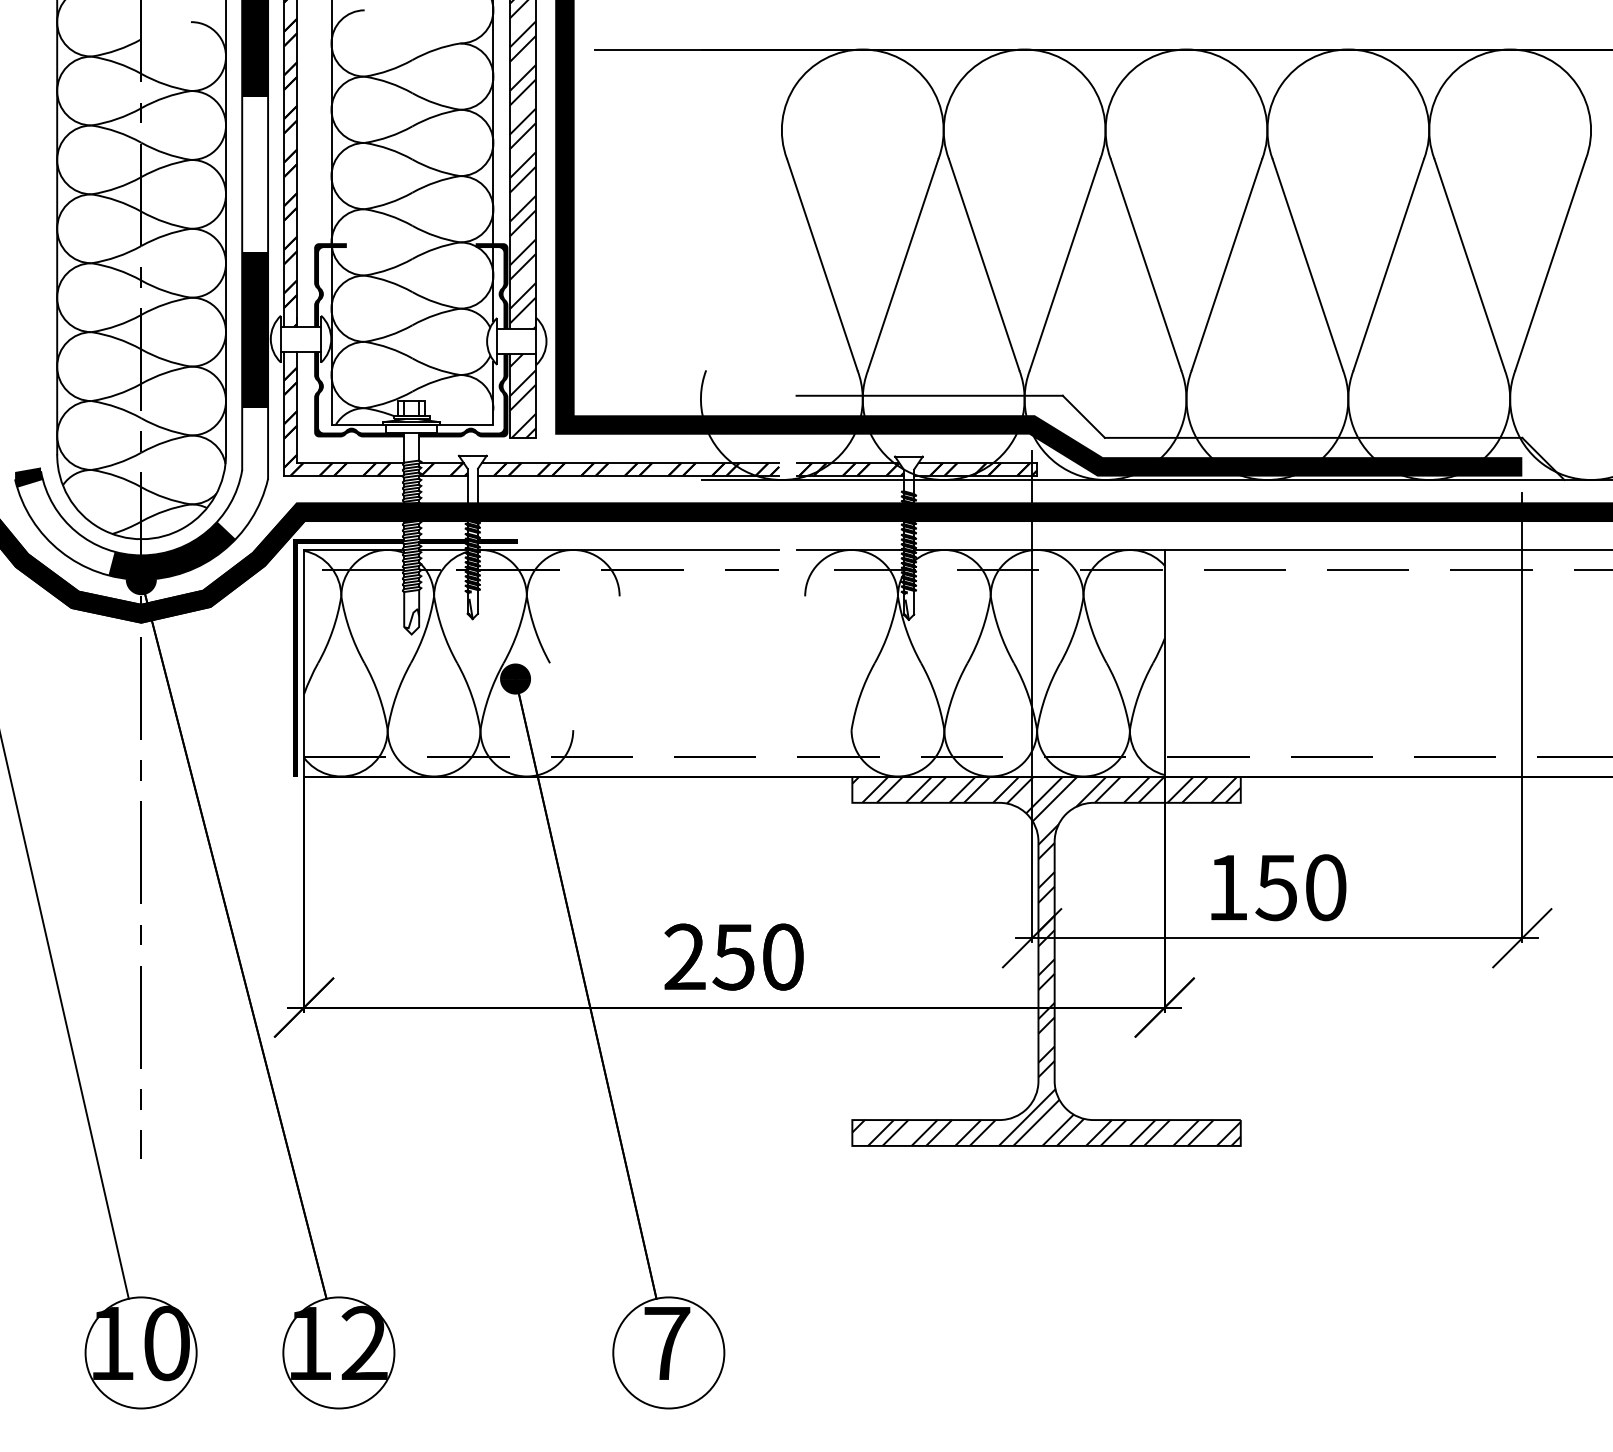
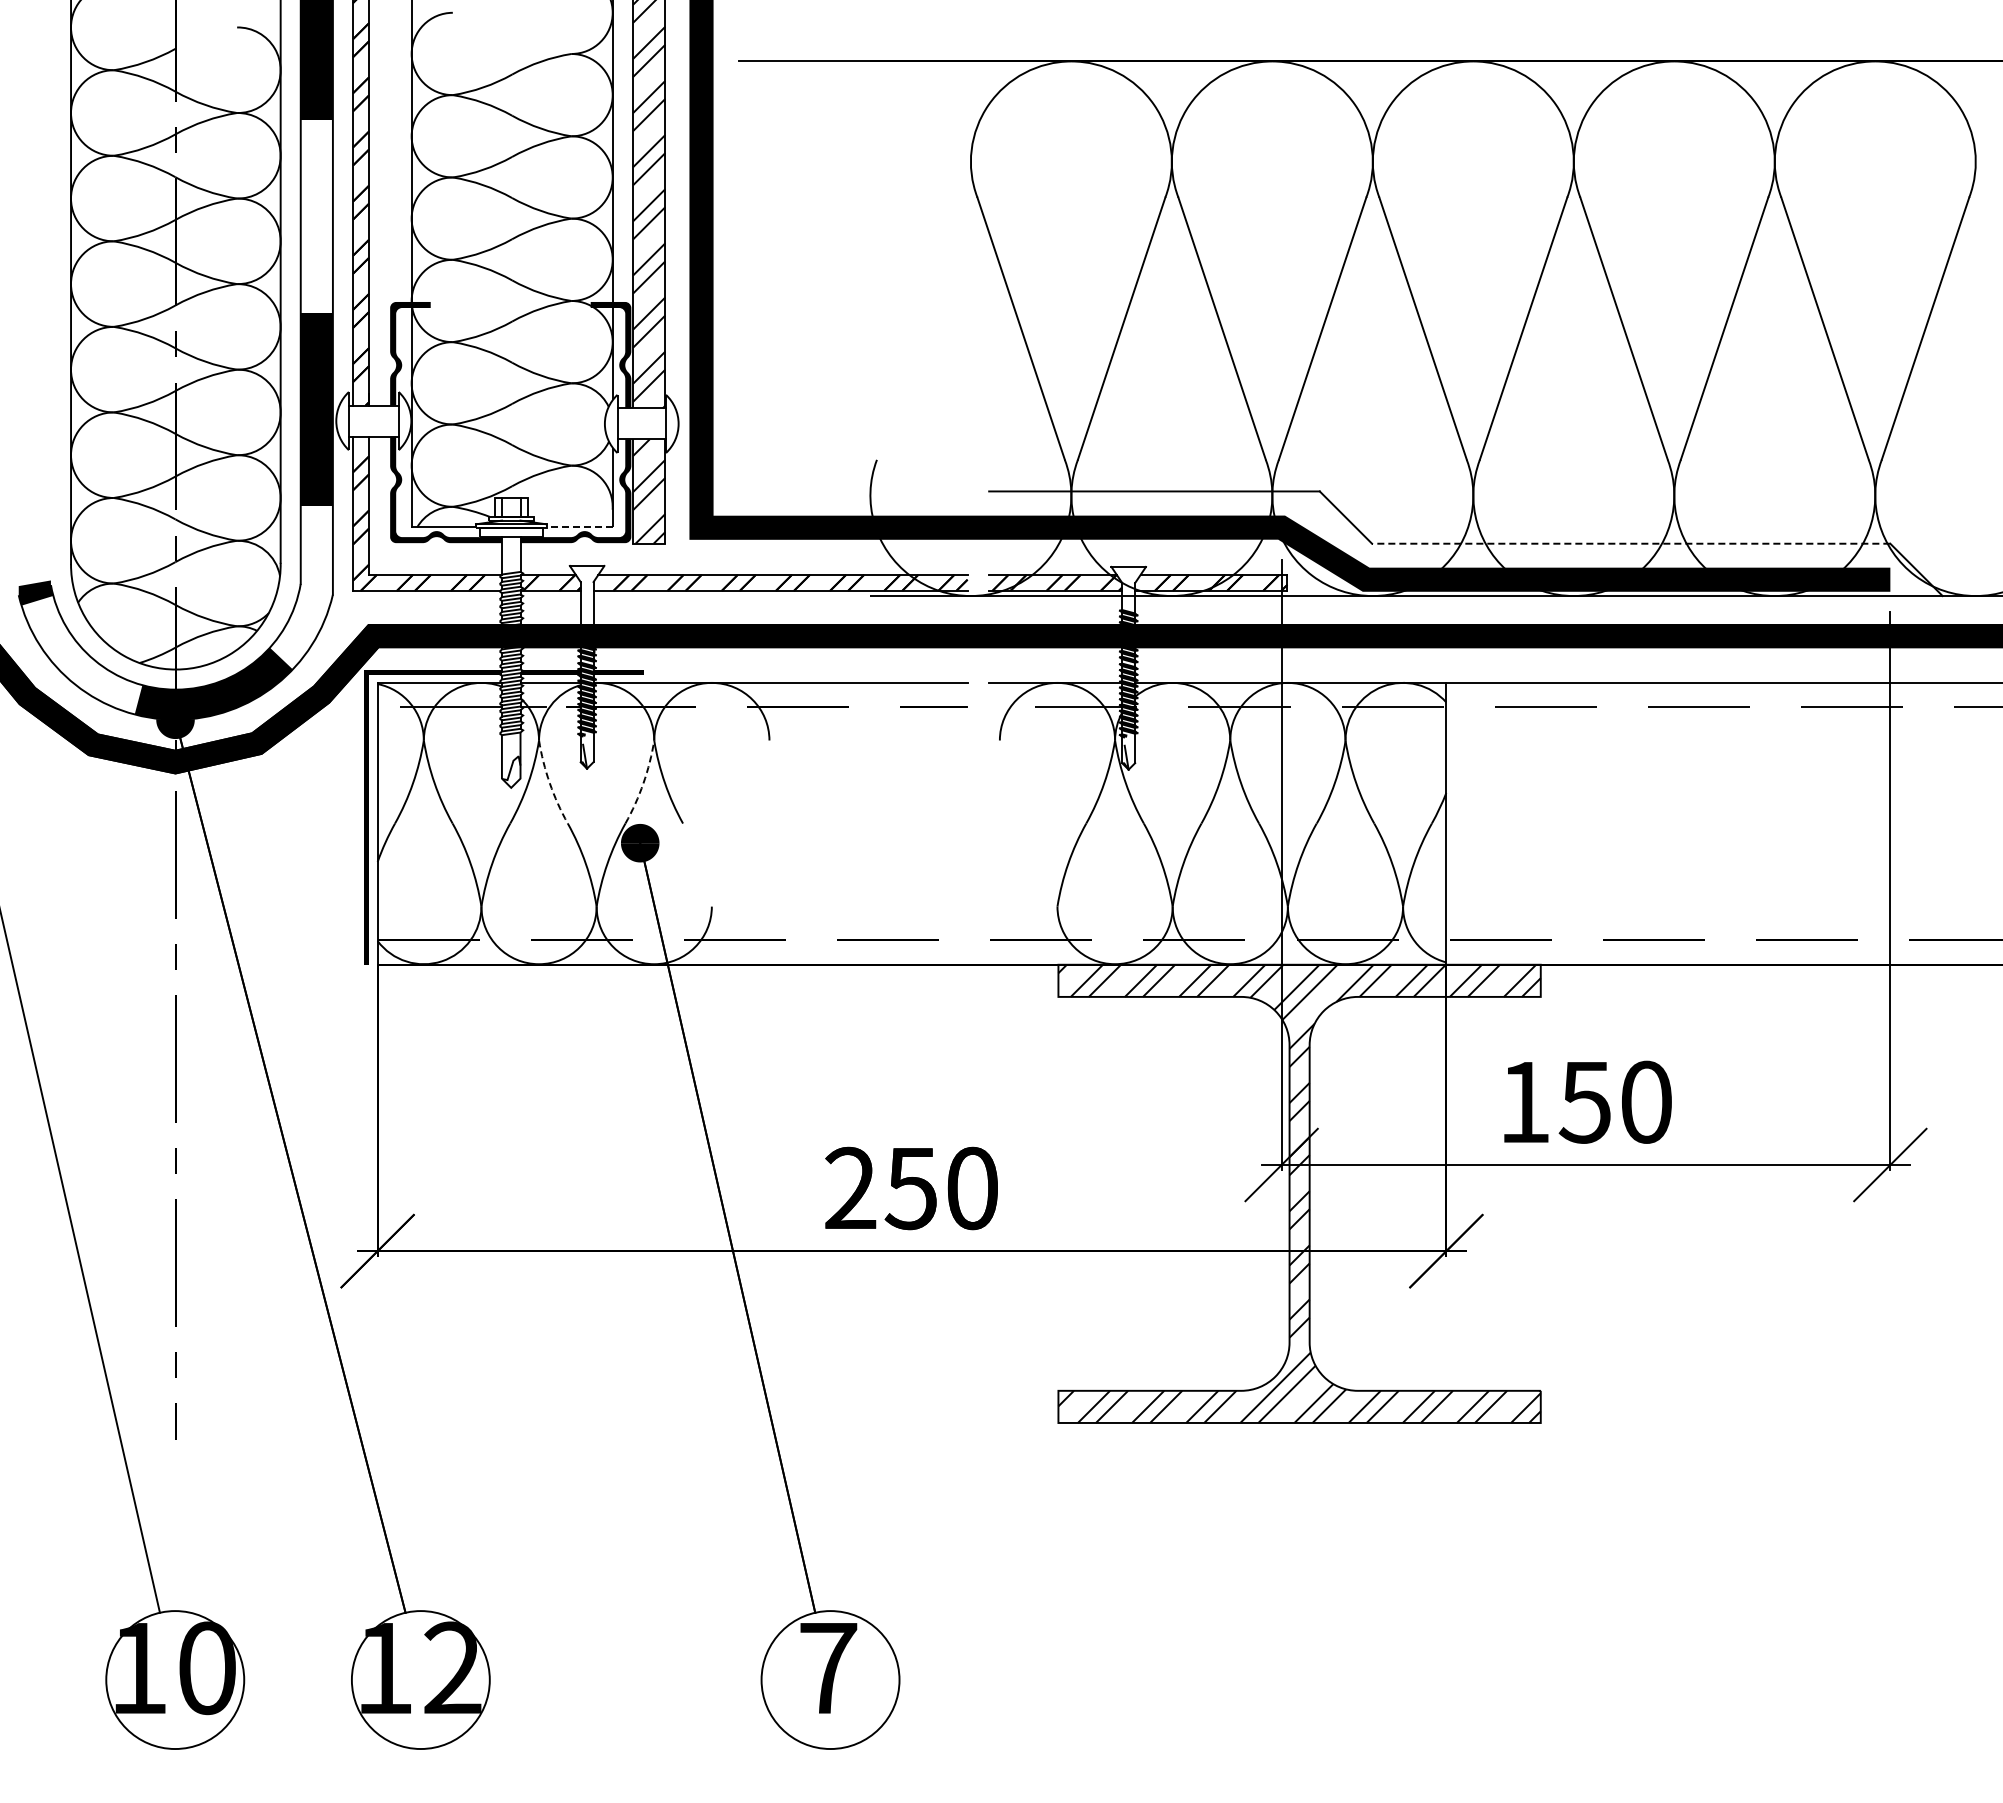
line: (466, 424) -> (579, 527), solid -> dashed
line: (1313, 437) -> (1630, 543), solid -> dashed
arc: (442, 630) -> (549, 783), solid -> dashed
arc: (518, 630) -> (643, 783), solid -> dashed

